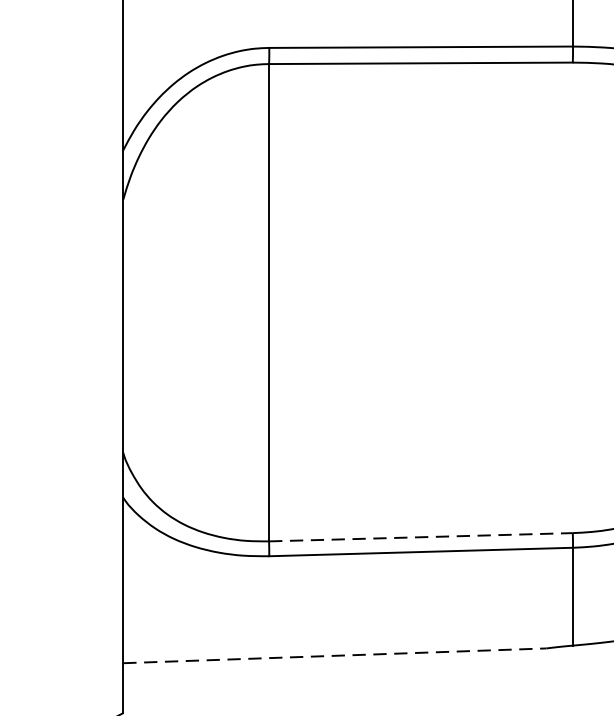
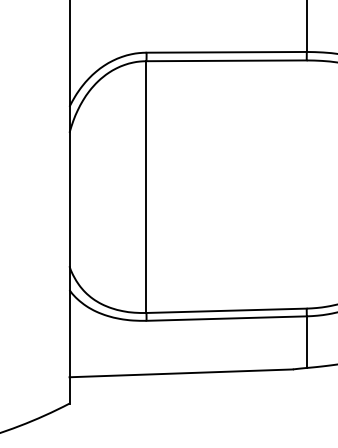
line: (422, 536) -> (227, 310), dashed -> solid
line: (335, 656) -> (181, 373), dashed -> solid

